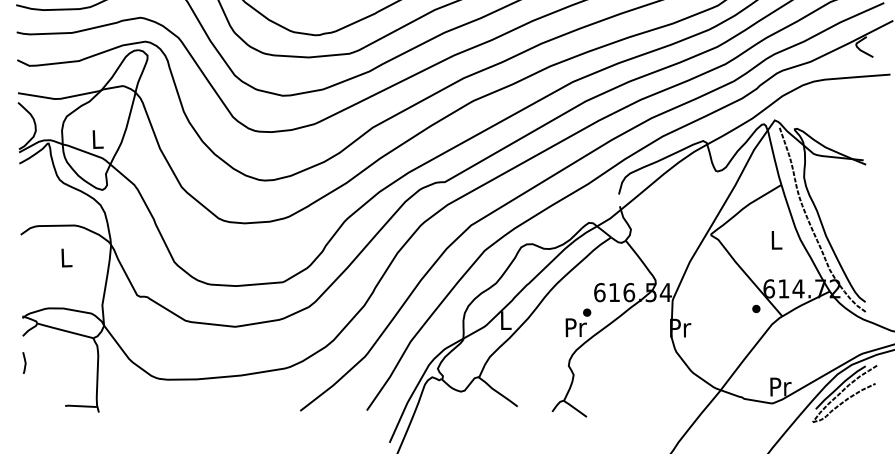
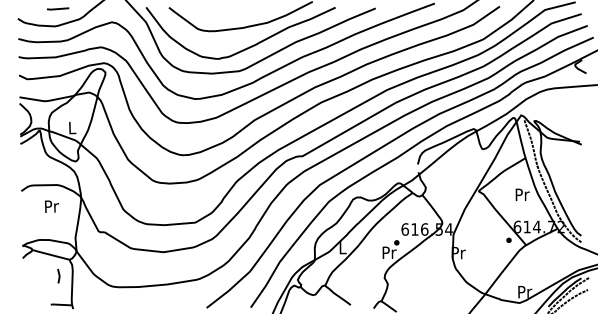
text: (776, 239) -> (522, 194), L -> Pr
text: (66, 257) -> (51, 206), L -> Pr
curve: (23, 363) -> (58, 276), moved

